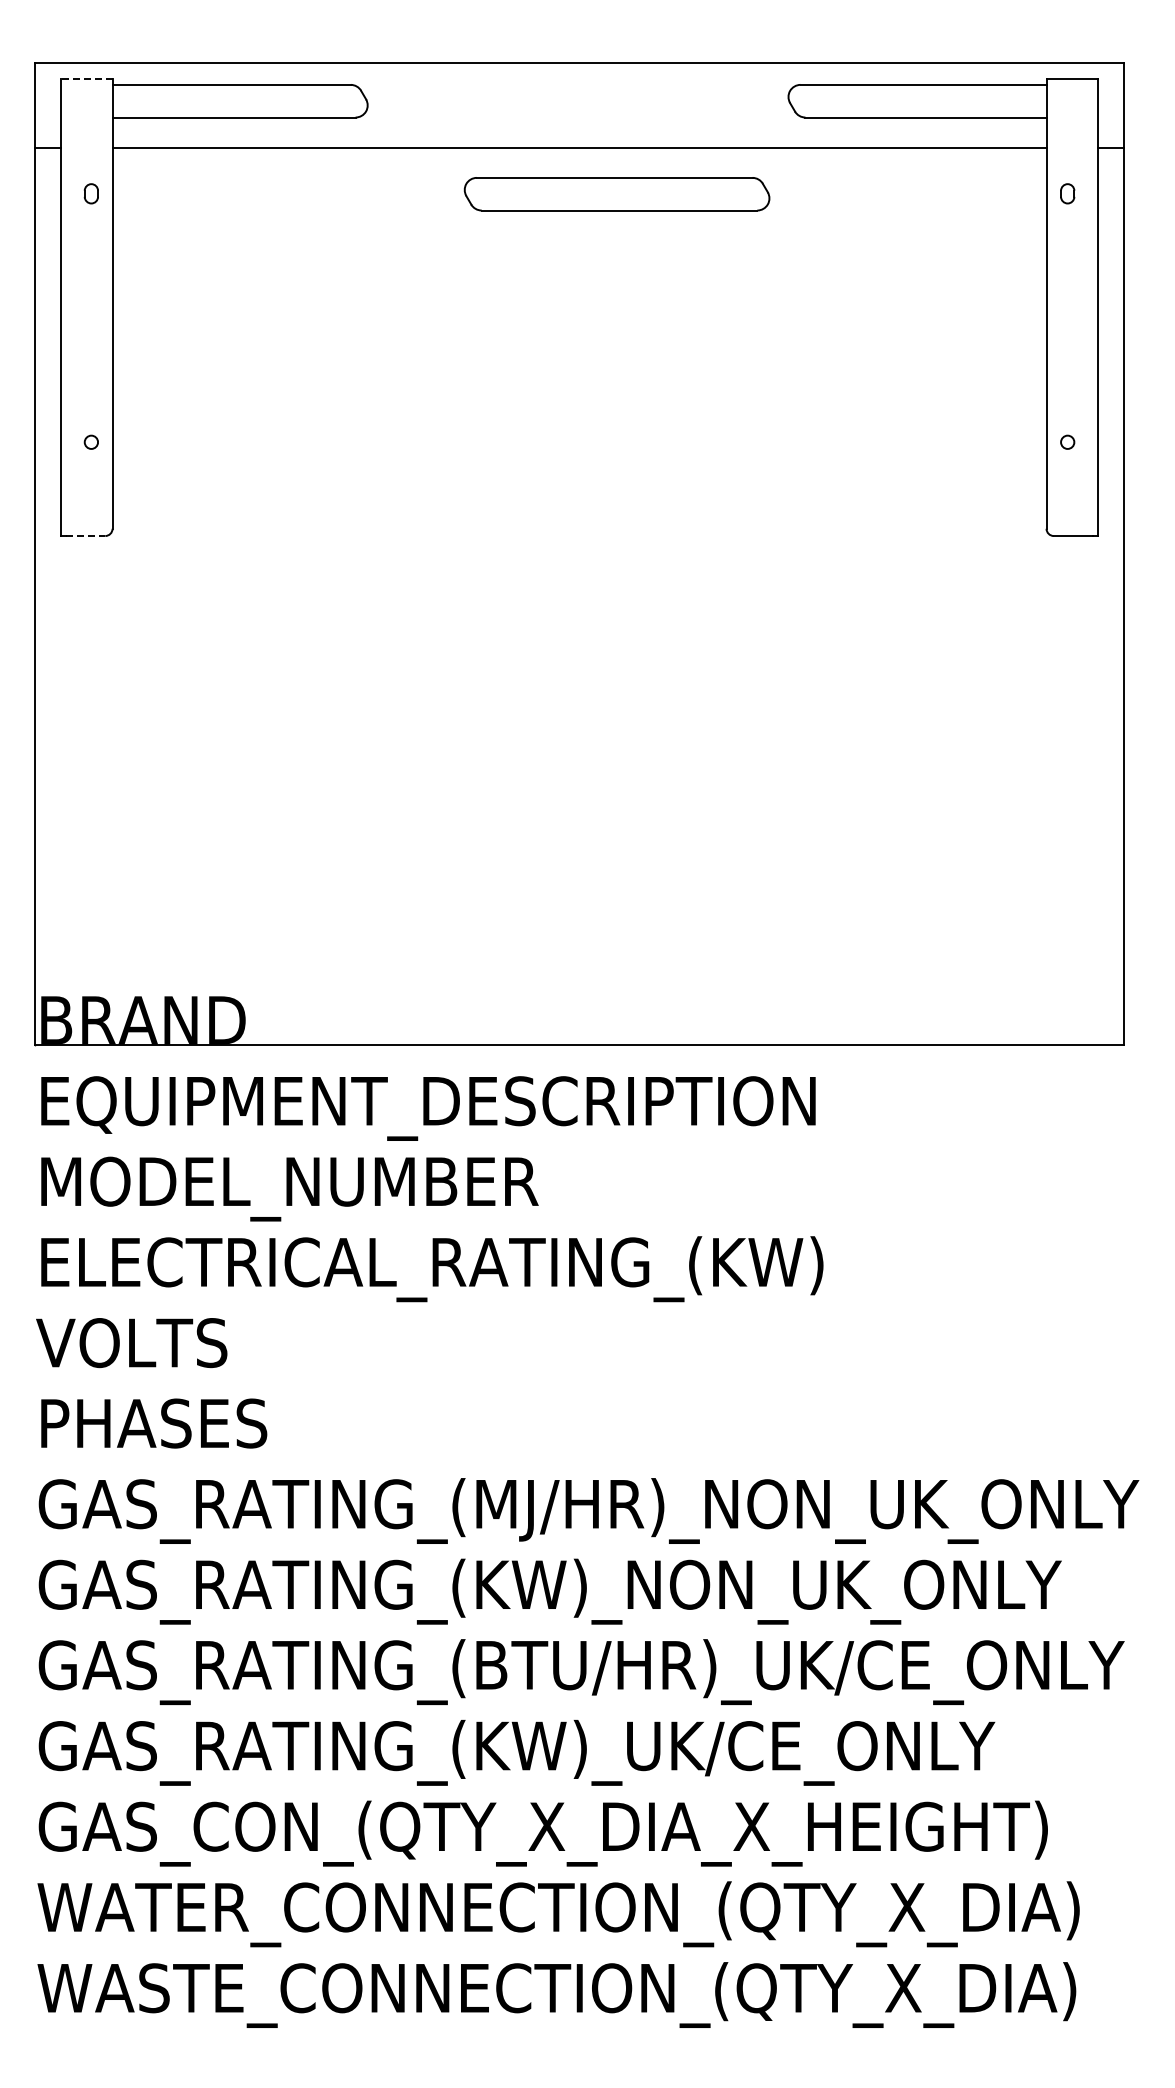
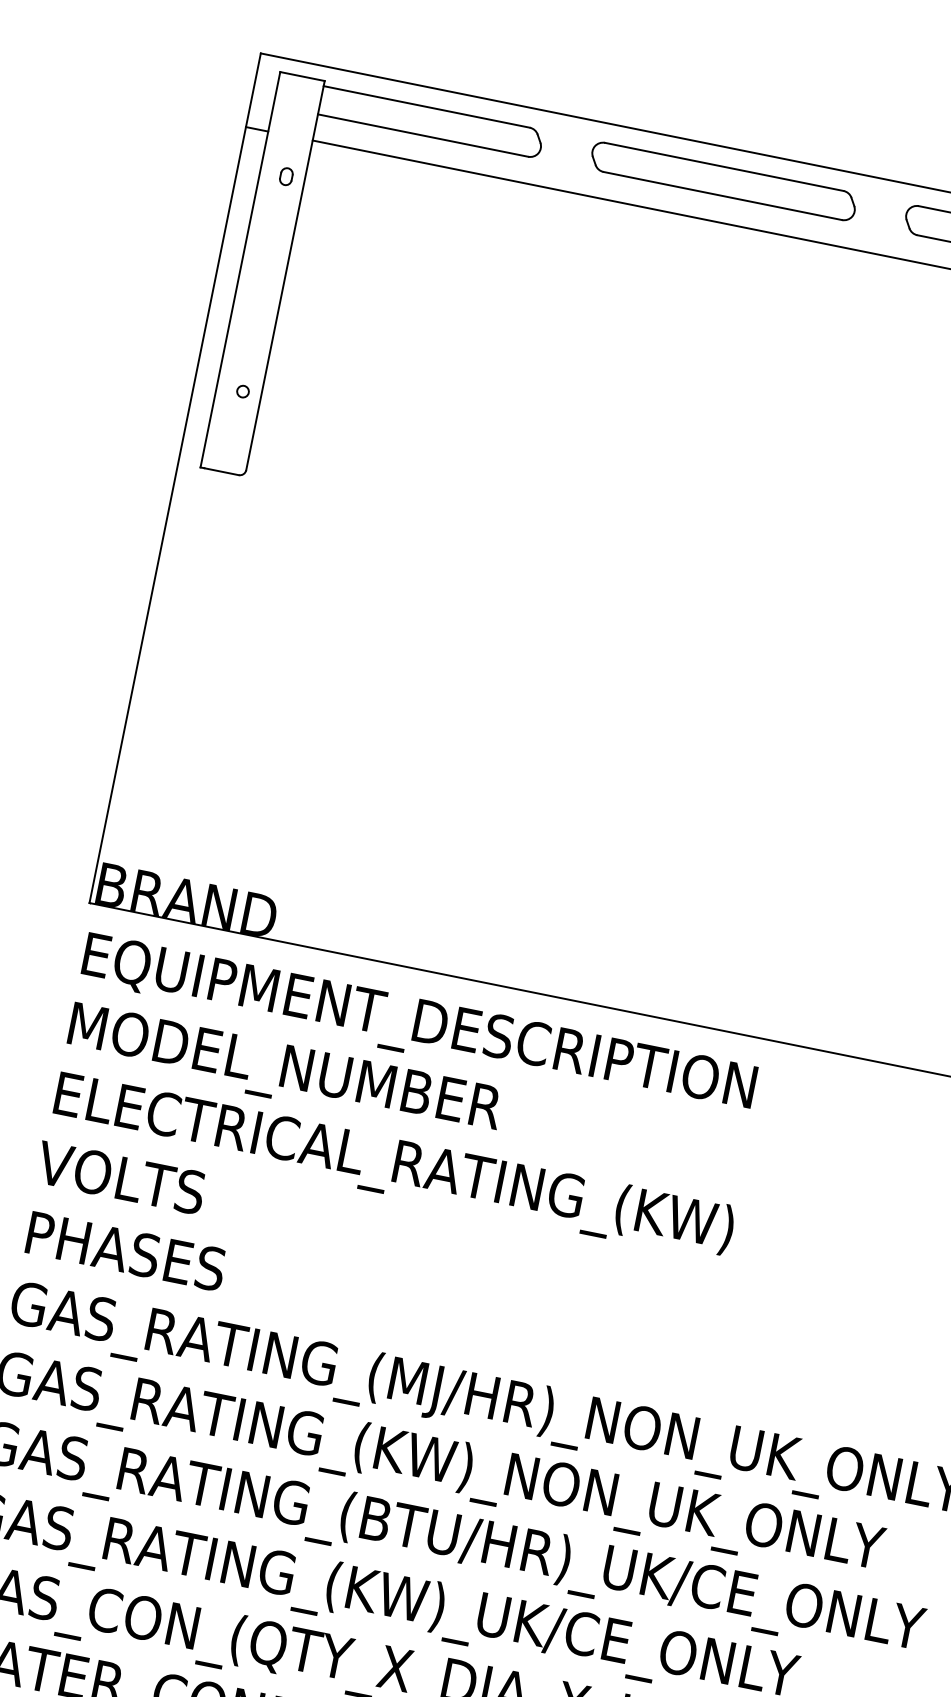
line: (86, 78) -> (302, 76), dashed -> solid
part: (616, 194) -> (723, 181), moved
line: (85, 536) -> (221, 472), dashed -> solid

